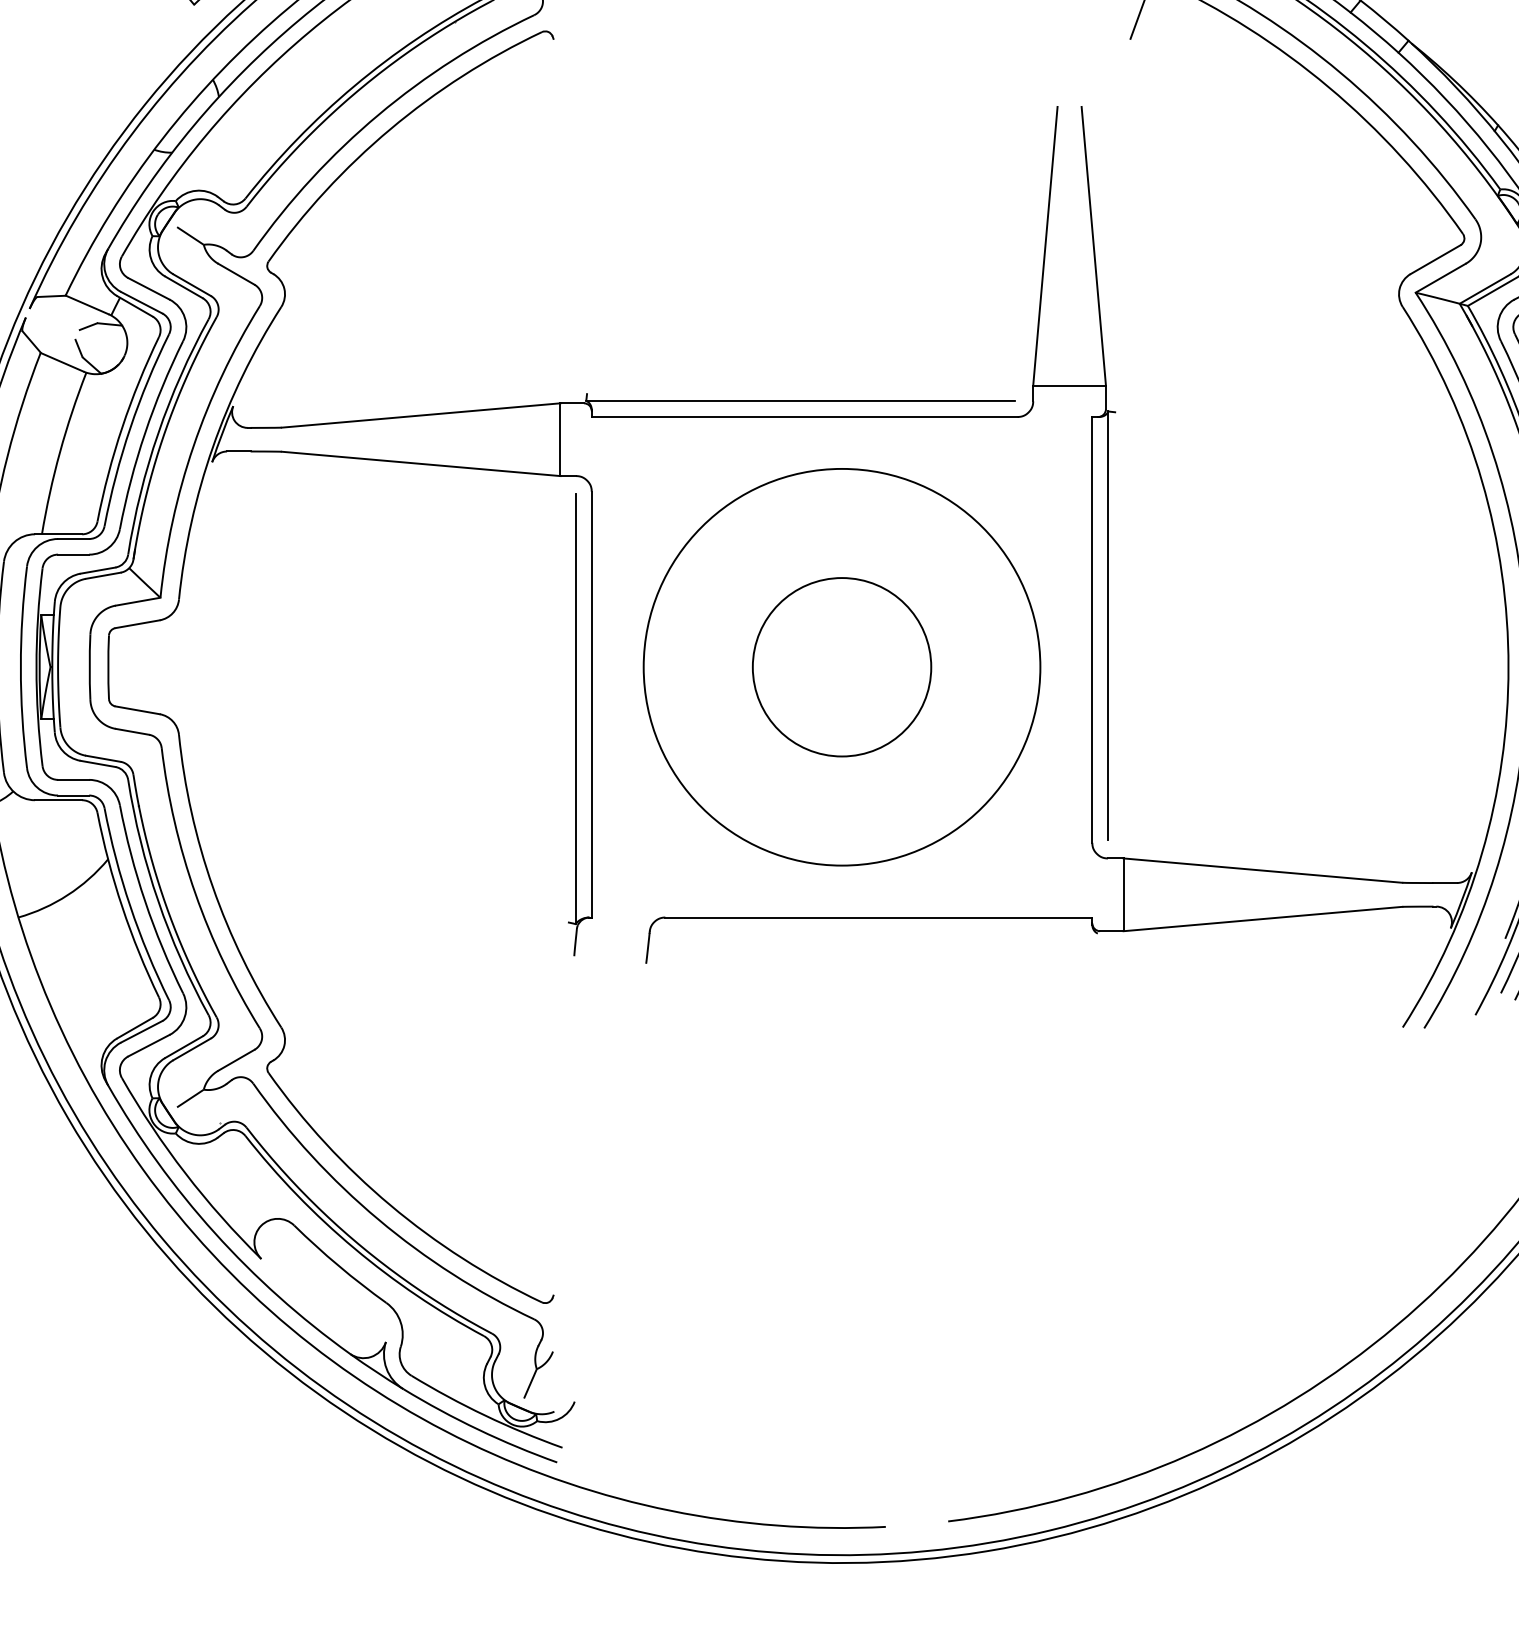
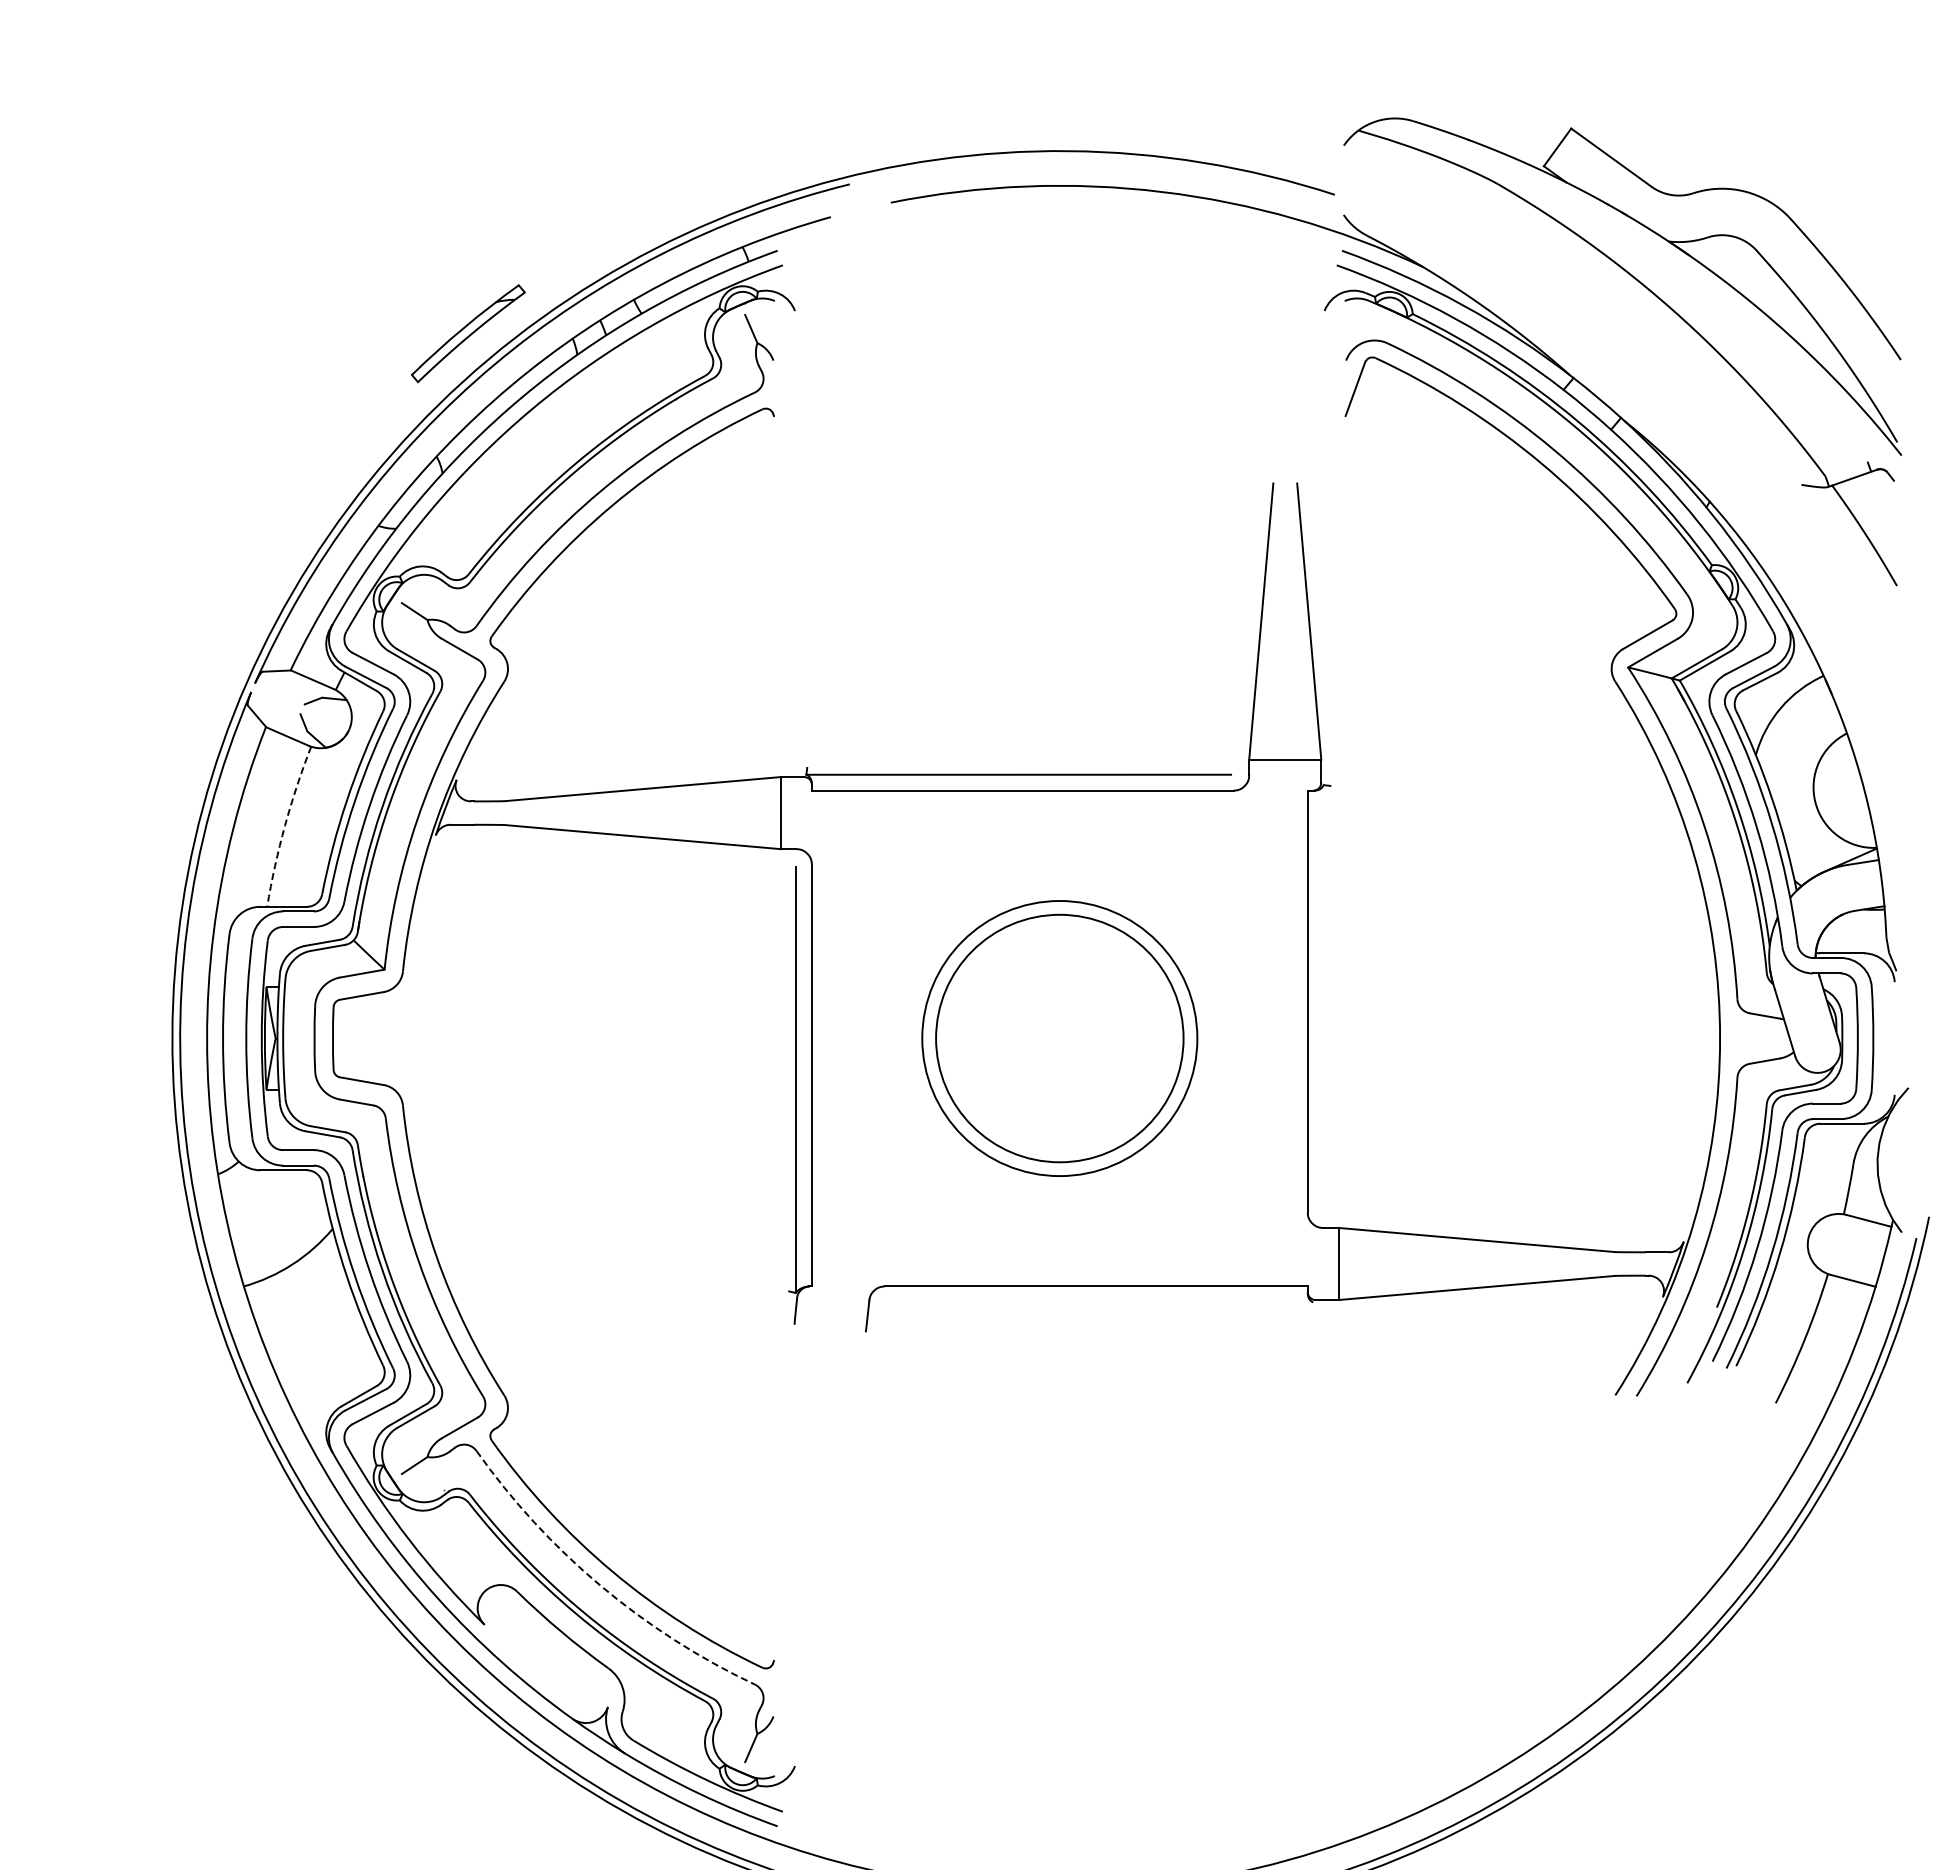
arc: (60, 452) -> (285, 825), solid -> dashed
line: (1108, 625) -> (1323, 997), removed
circle: (841, 667) -> (1059, 1038), size x0.7
circle: (841, 667) -> (1059, 1038), size x1.4
arc: (378, 1219) -> (600, 1585), solid -> dashed

